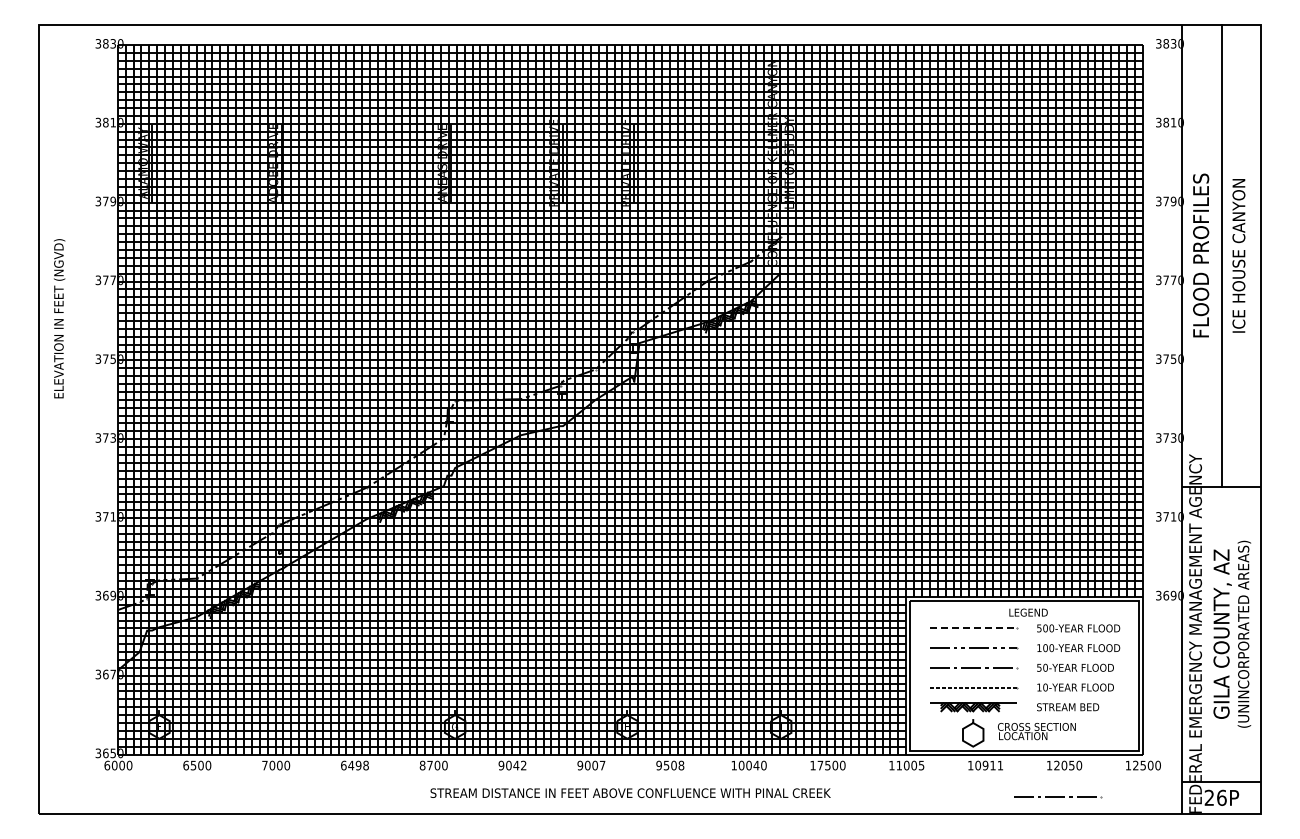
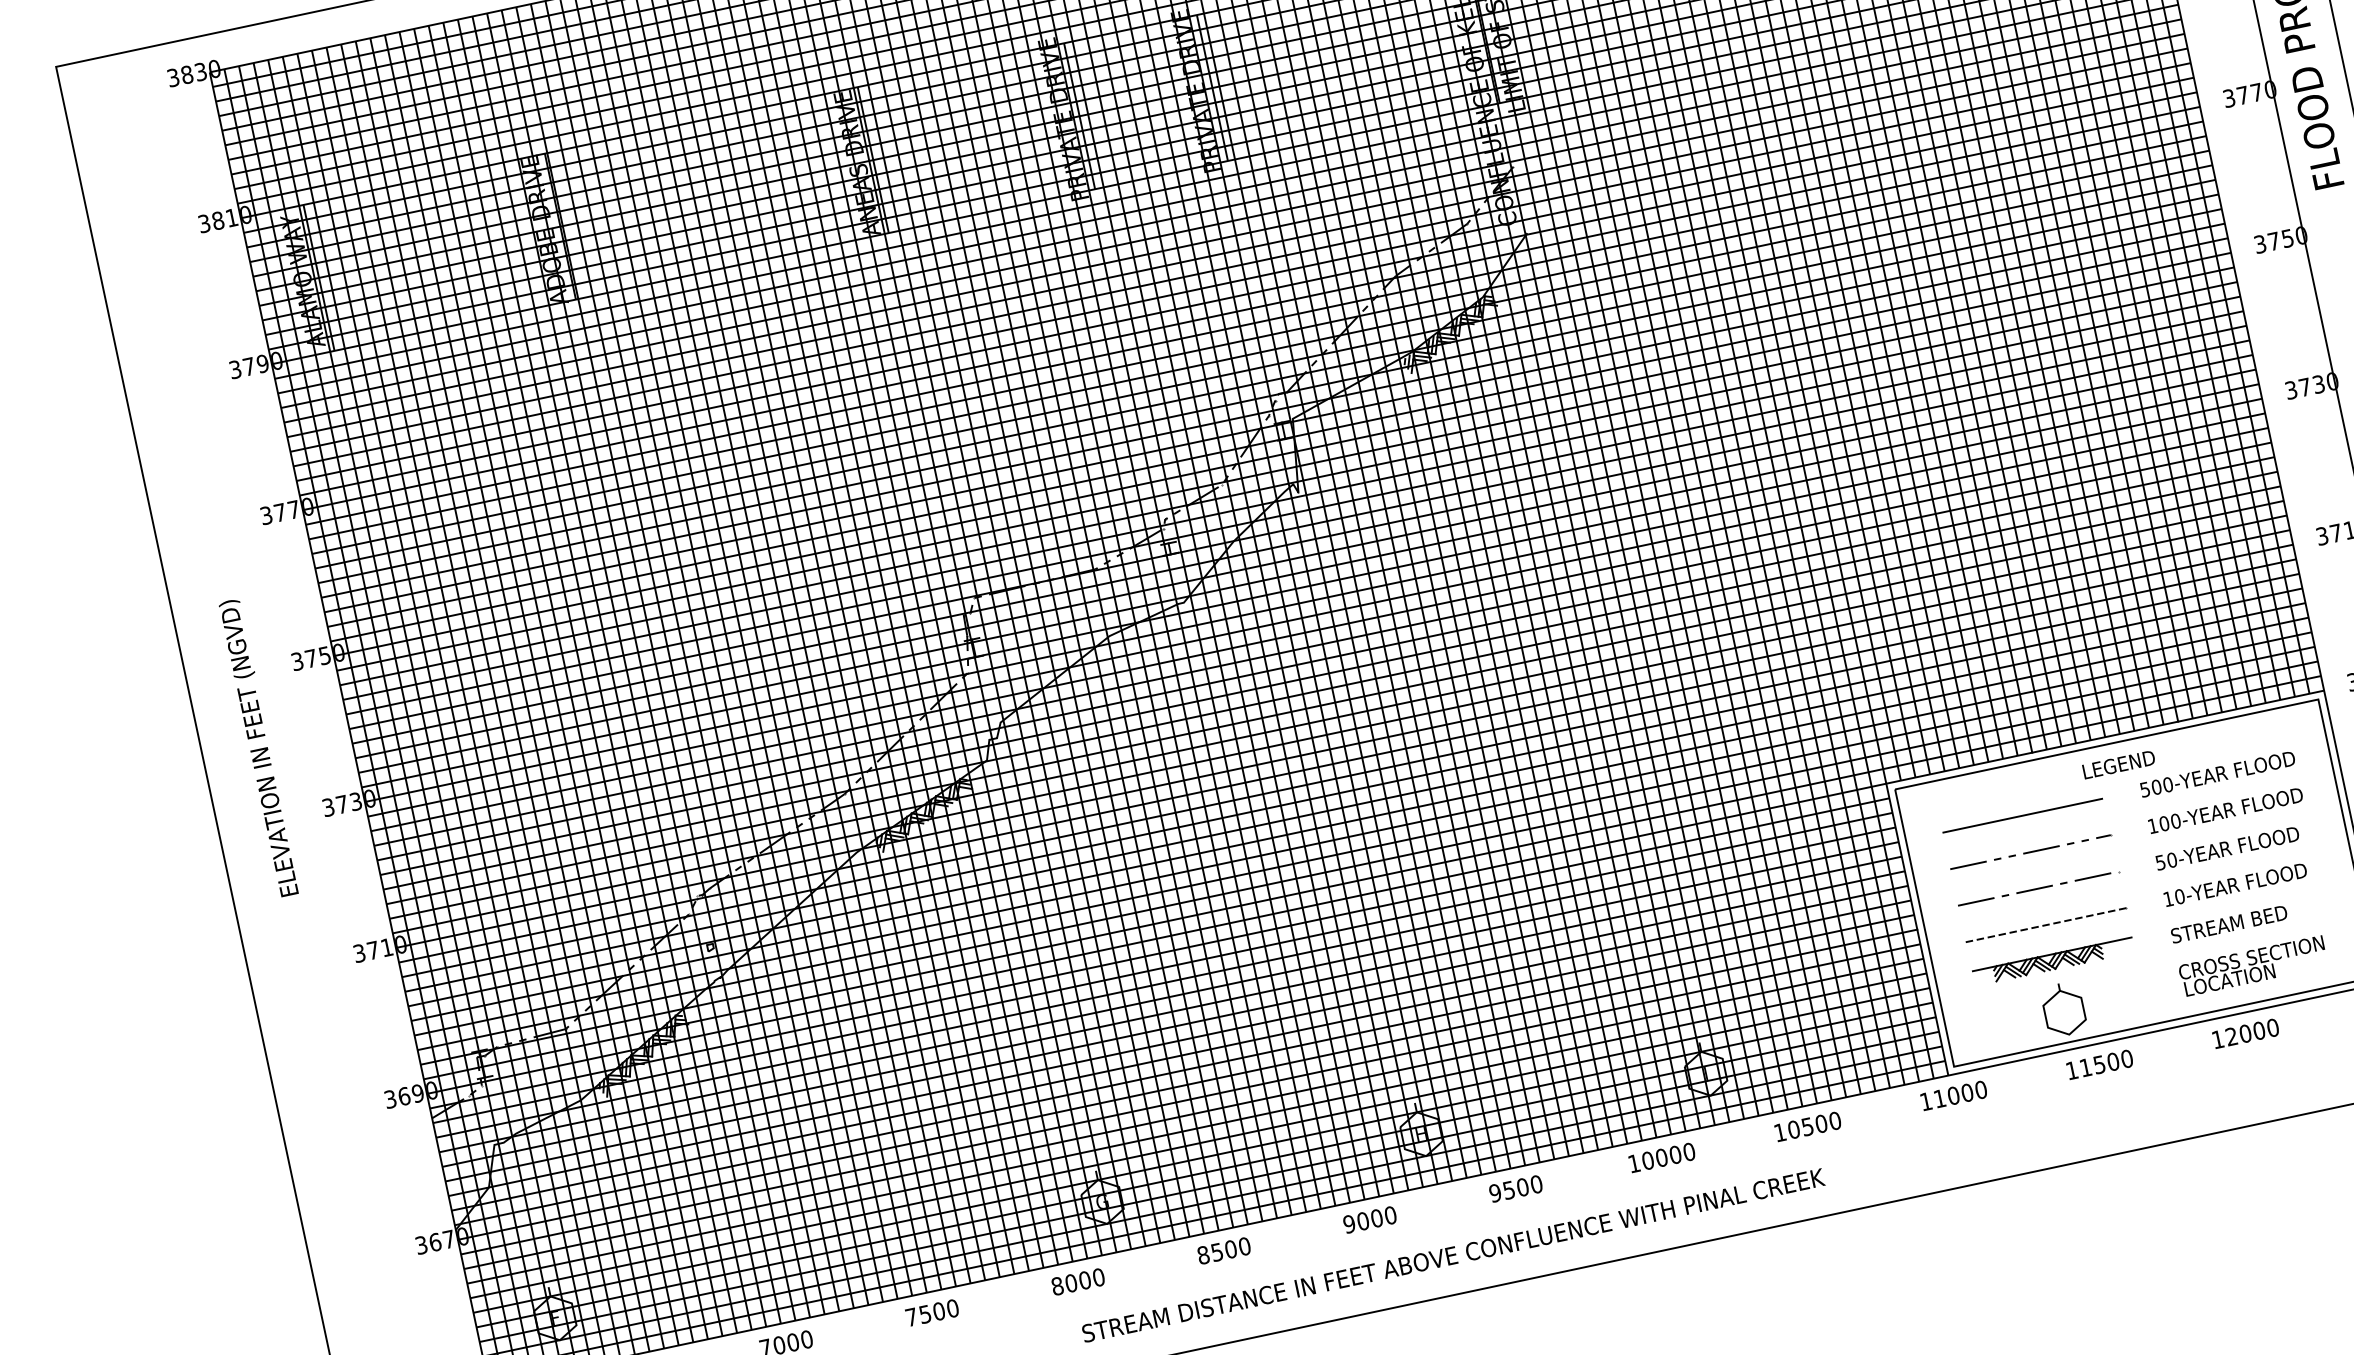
text: (59, 318) -> (259, 747), moved
line: (973, 628) -> (2023, 815), dashed -> solid
text: (1036, 731) -> (2252, 966), moved
text: (354, 765) -> (931, 1312), 6498 -> 7500
text: (429, 765) -> (1070, 1283), 8700 -> 8000
text: (512, 765) -> (1223, 1250), 9042 -> 8500
text: (602, 765) -> (1390, 1215), 9007 -> 9000
text: (681, 765) -> (1536, 1184), 9508 -> 9500
text: (756, 765) -> (1675, 1154), 10040 -> 10000
text: (820, 765) -> (1793, 1129), 17500 -> 10500
text: (921, 765) -> (1980, 1089), 11005 -> 11000
text: (989, 765) -> (2106, 1063), 10911 -> 11500
text: (1071, 765) -> (2258, 1030), 12050 -> 12000
line: (1058, 797) -> (2247, 1095), removed

